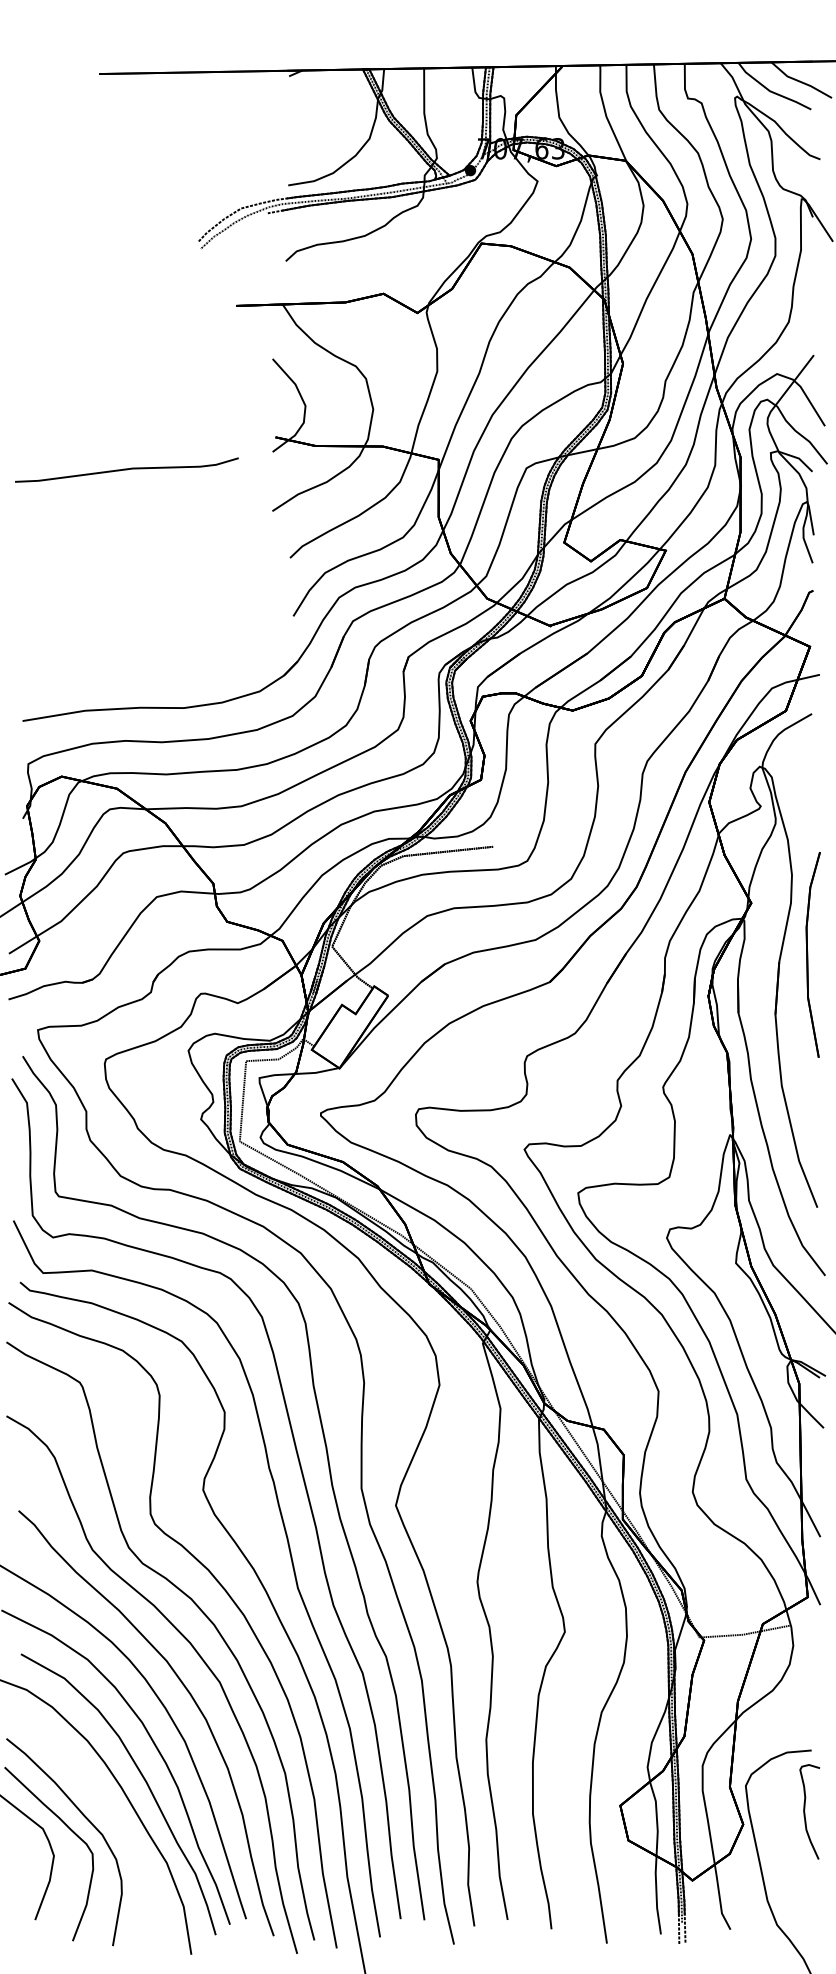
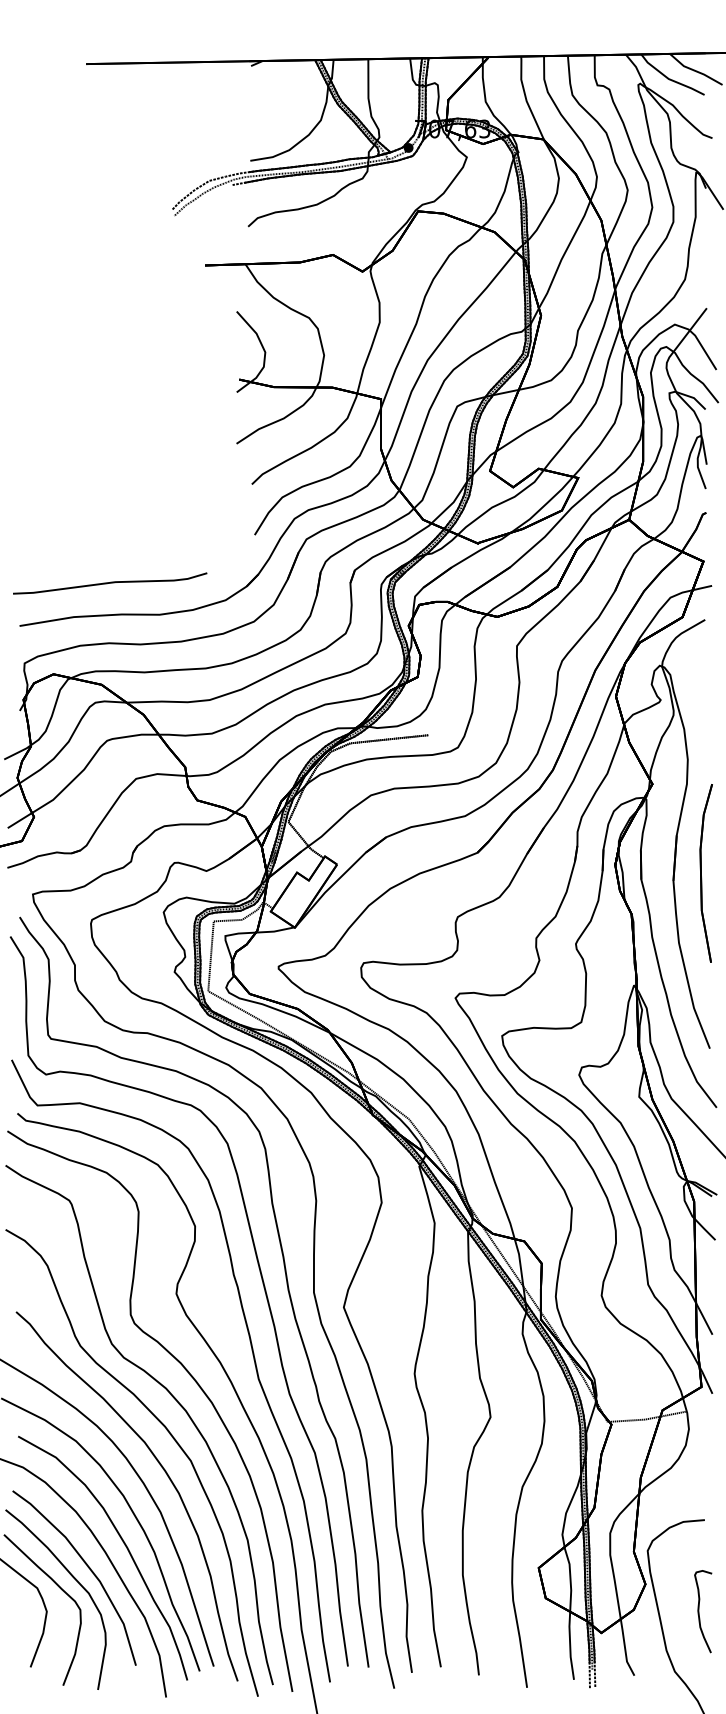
part: (126, 469) -> (109, 582), moved
part: (812, 954) -> (705, 873), moved
curve: (100, 1804) -> (87, 1566), added
curve: (805, 1812) -> (699, 1612), moved

